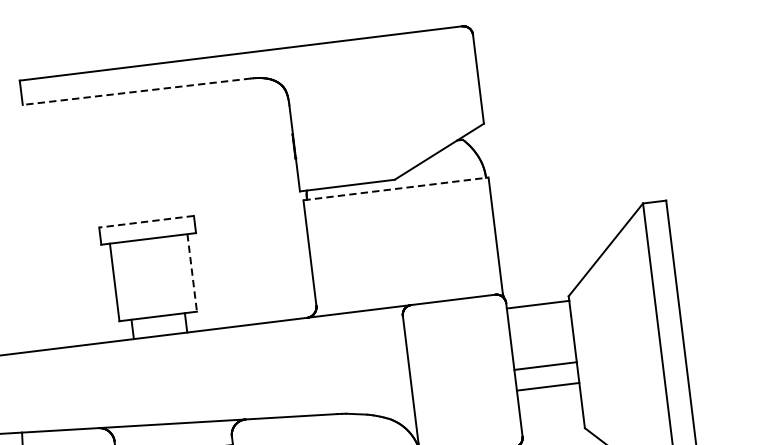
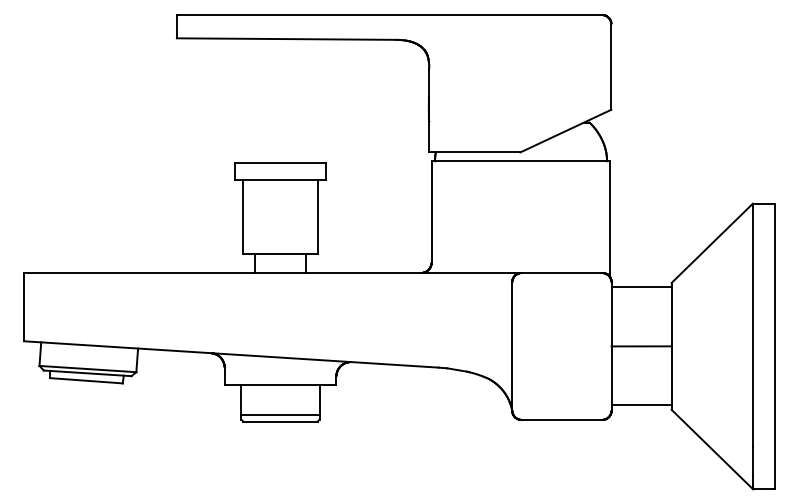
line: (136, 92) -> (286, 39), dashed -> solid
line: (396, 189) -> (520, 161), dashed -> solid
line: (146, 221) -> (280, 163), dashed -> solid
line: (191, 273) -> (317, 217), dashed -> solid
line: (548, 386) -> (641, 405), moved

